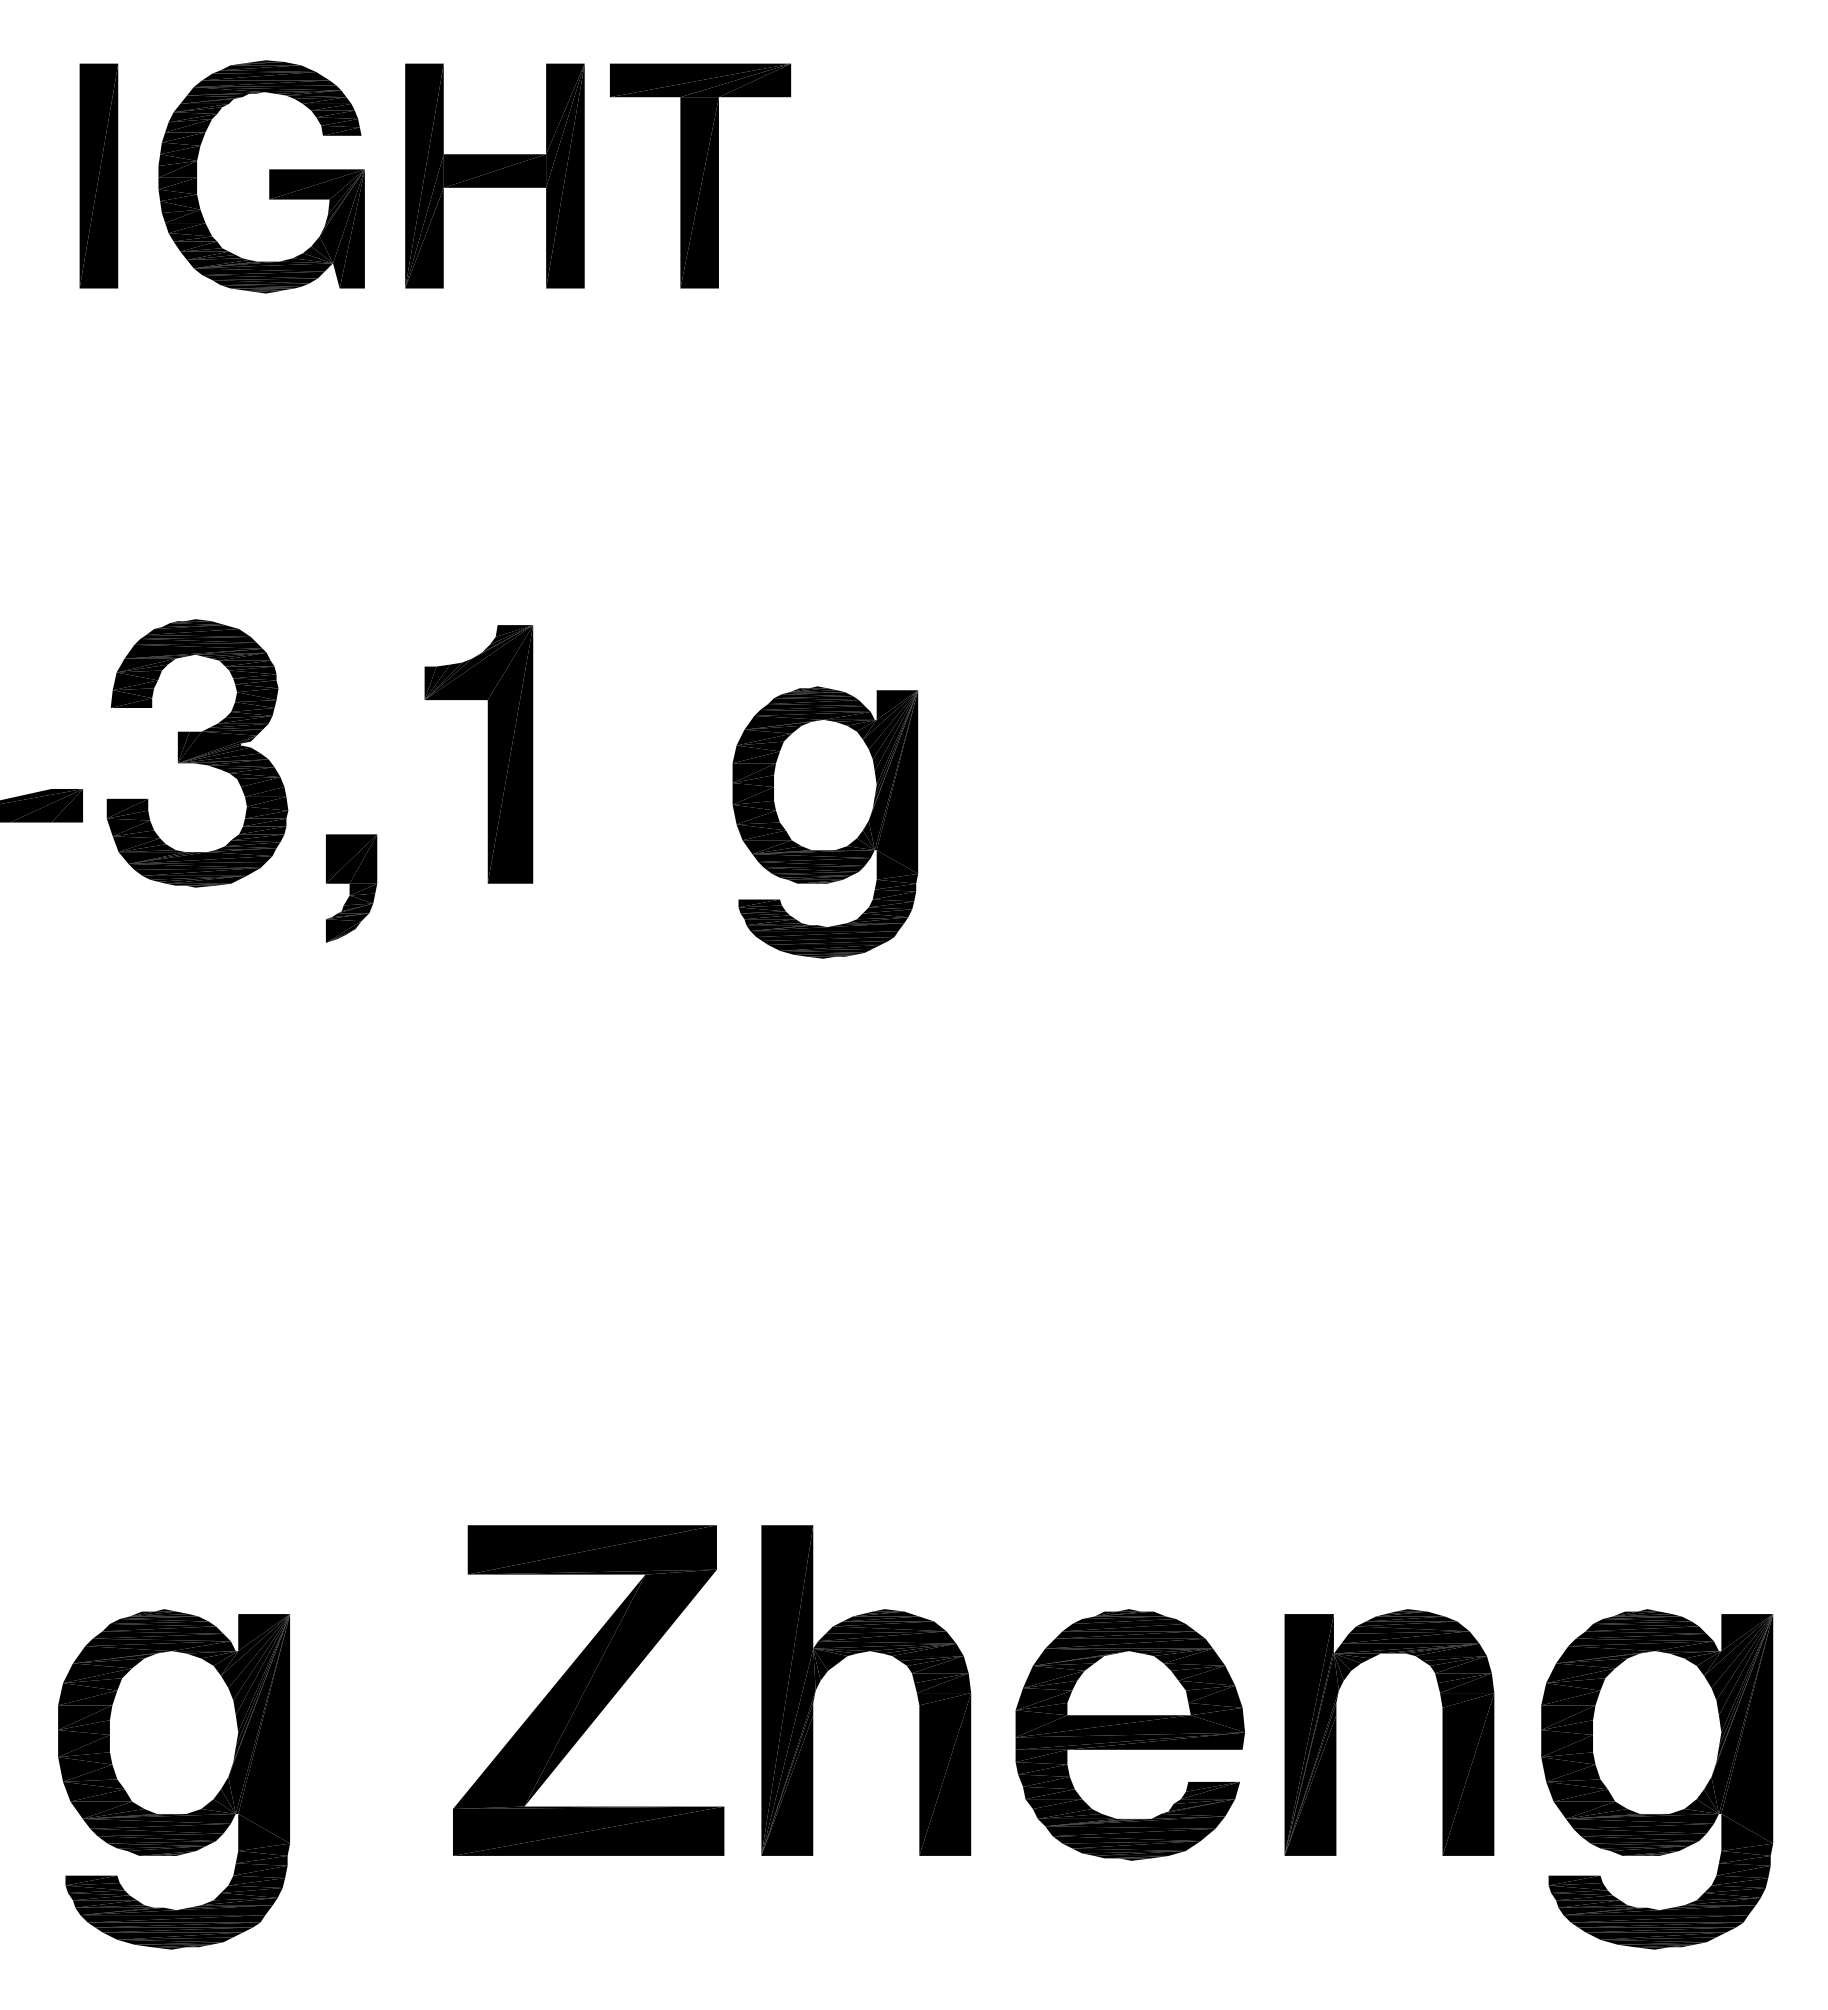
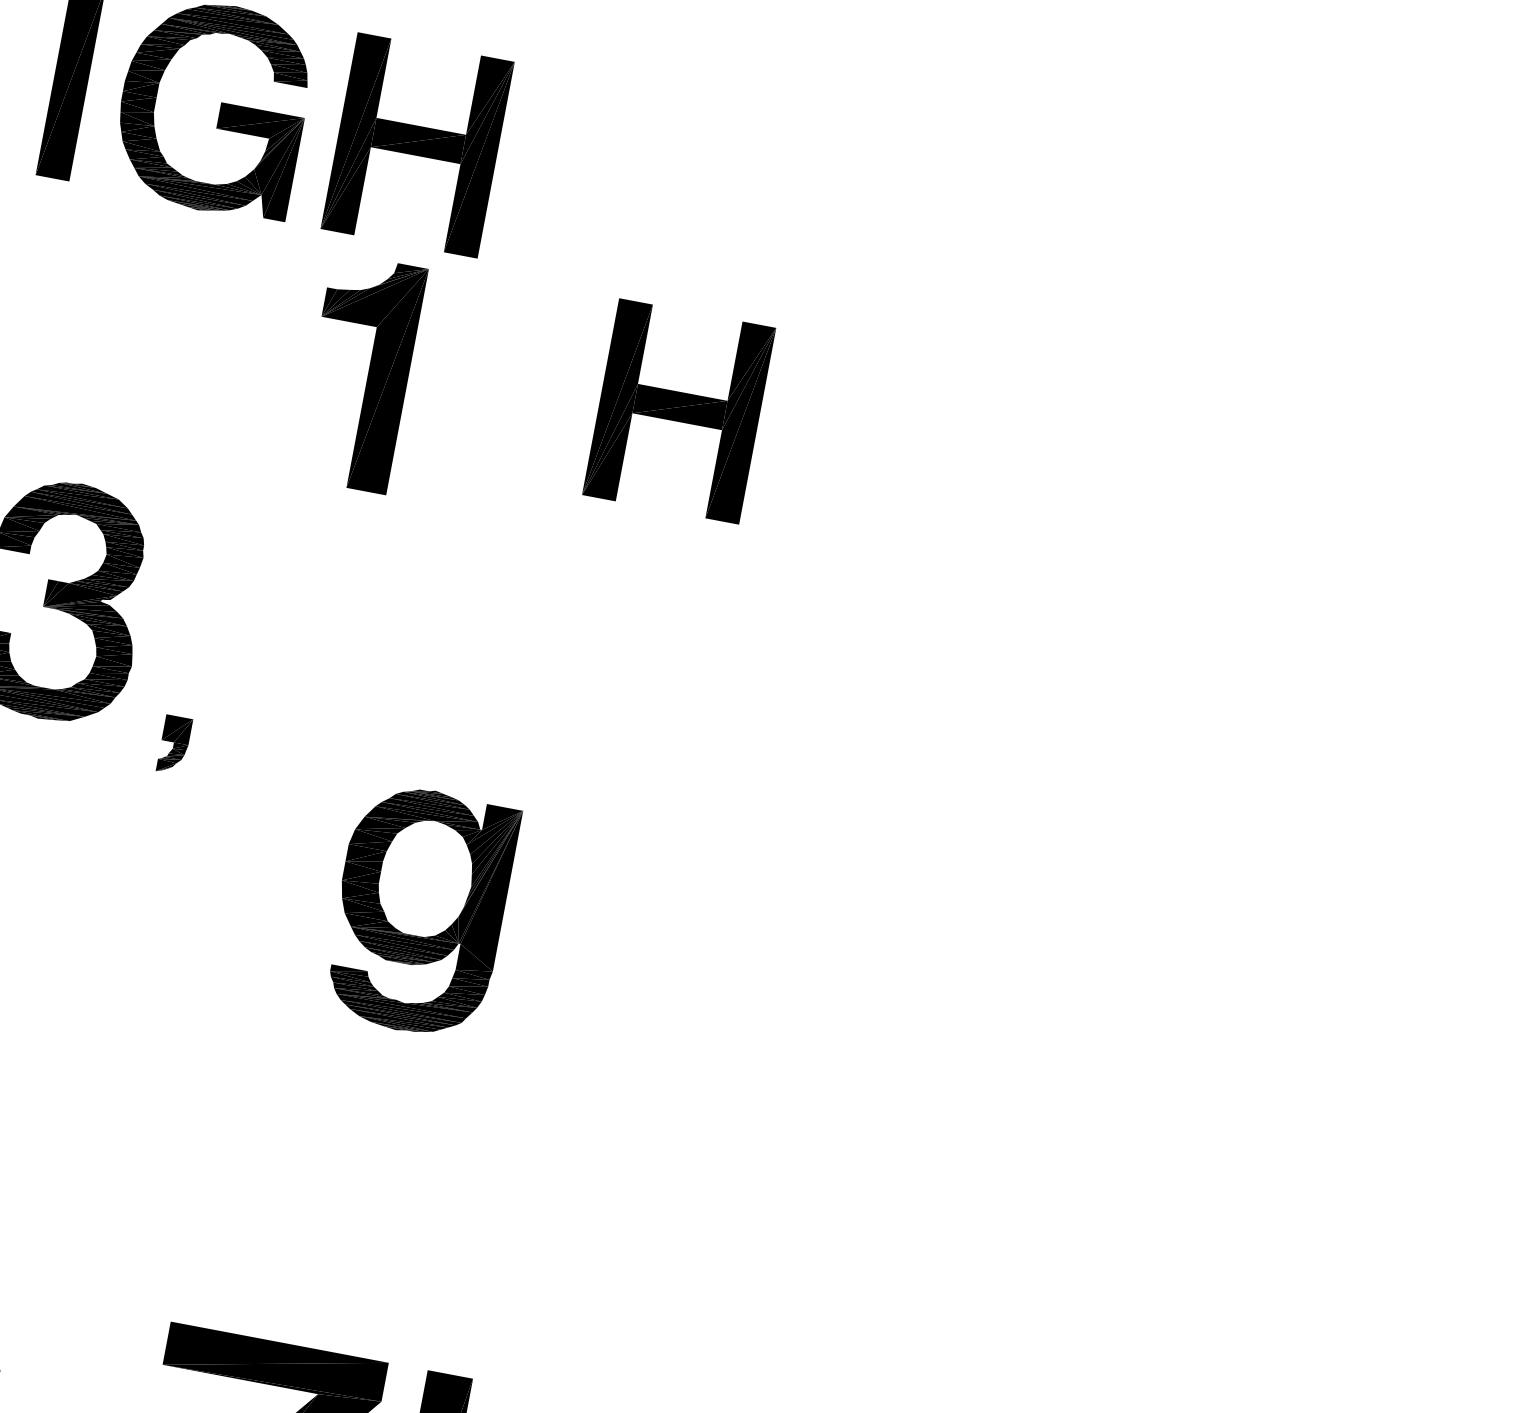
part: (700, 175) -> (597, 178), removed
part: (838, 414) -> (678, 410), added
part: (487, 754) -> (367, 374), moved
part: (825, 822) -> (420, 911), moved
part: (351, 888) -> (174, 745), size x0.6

